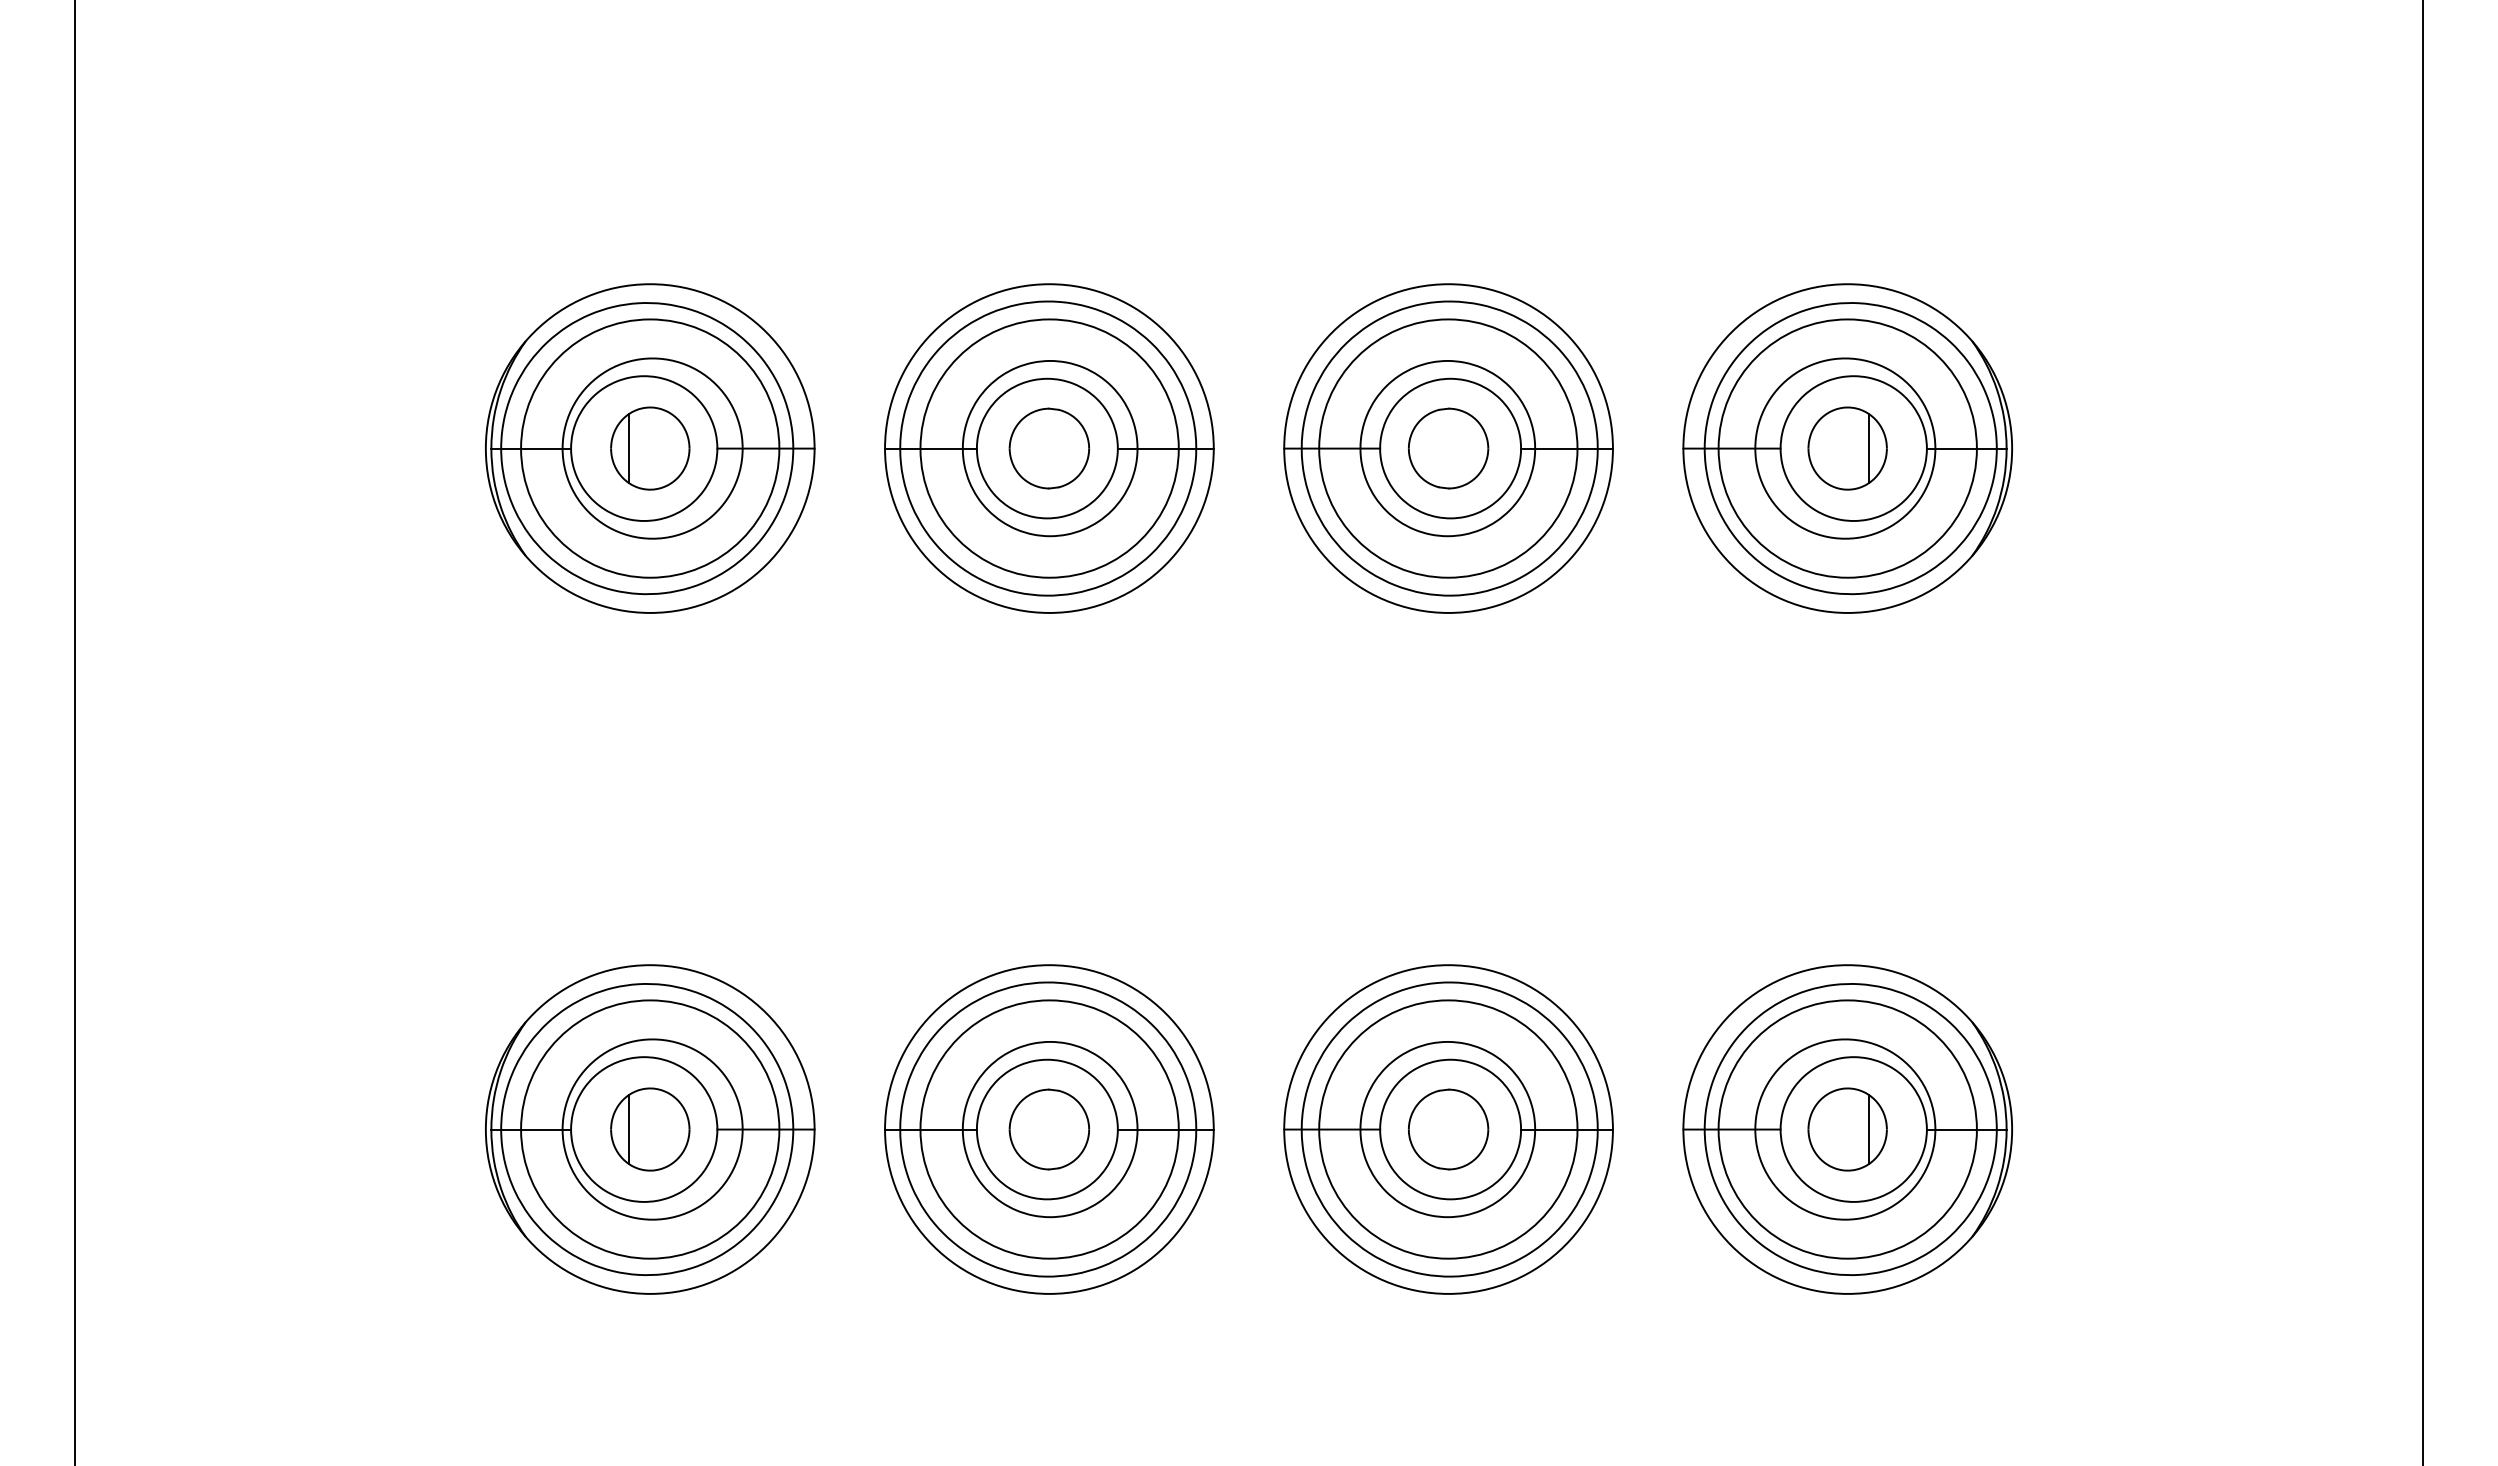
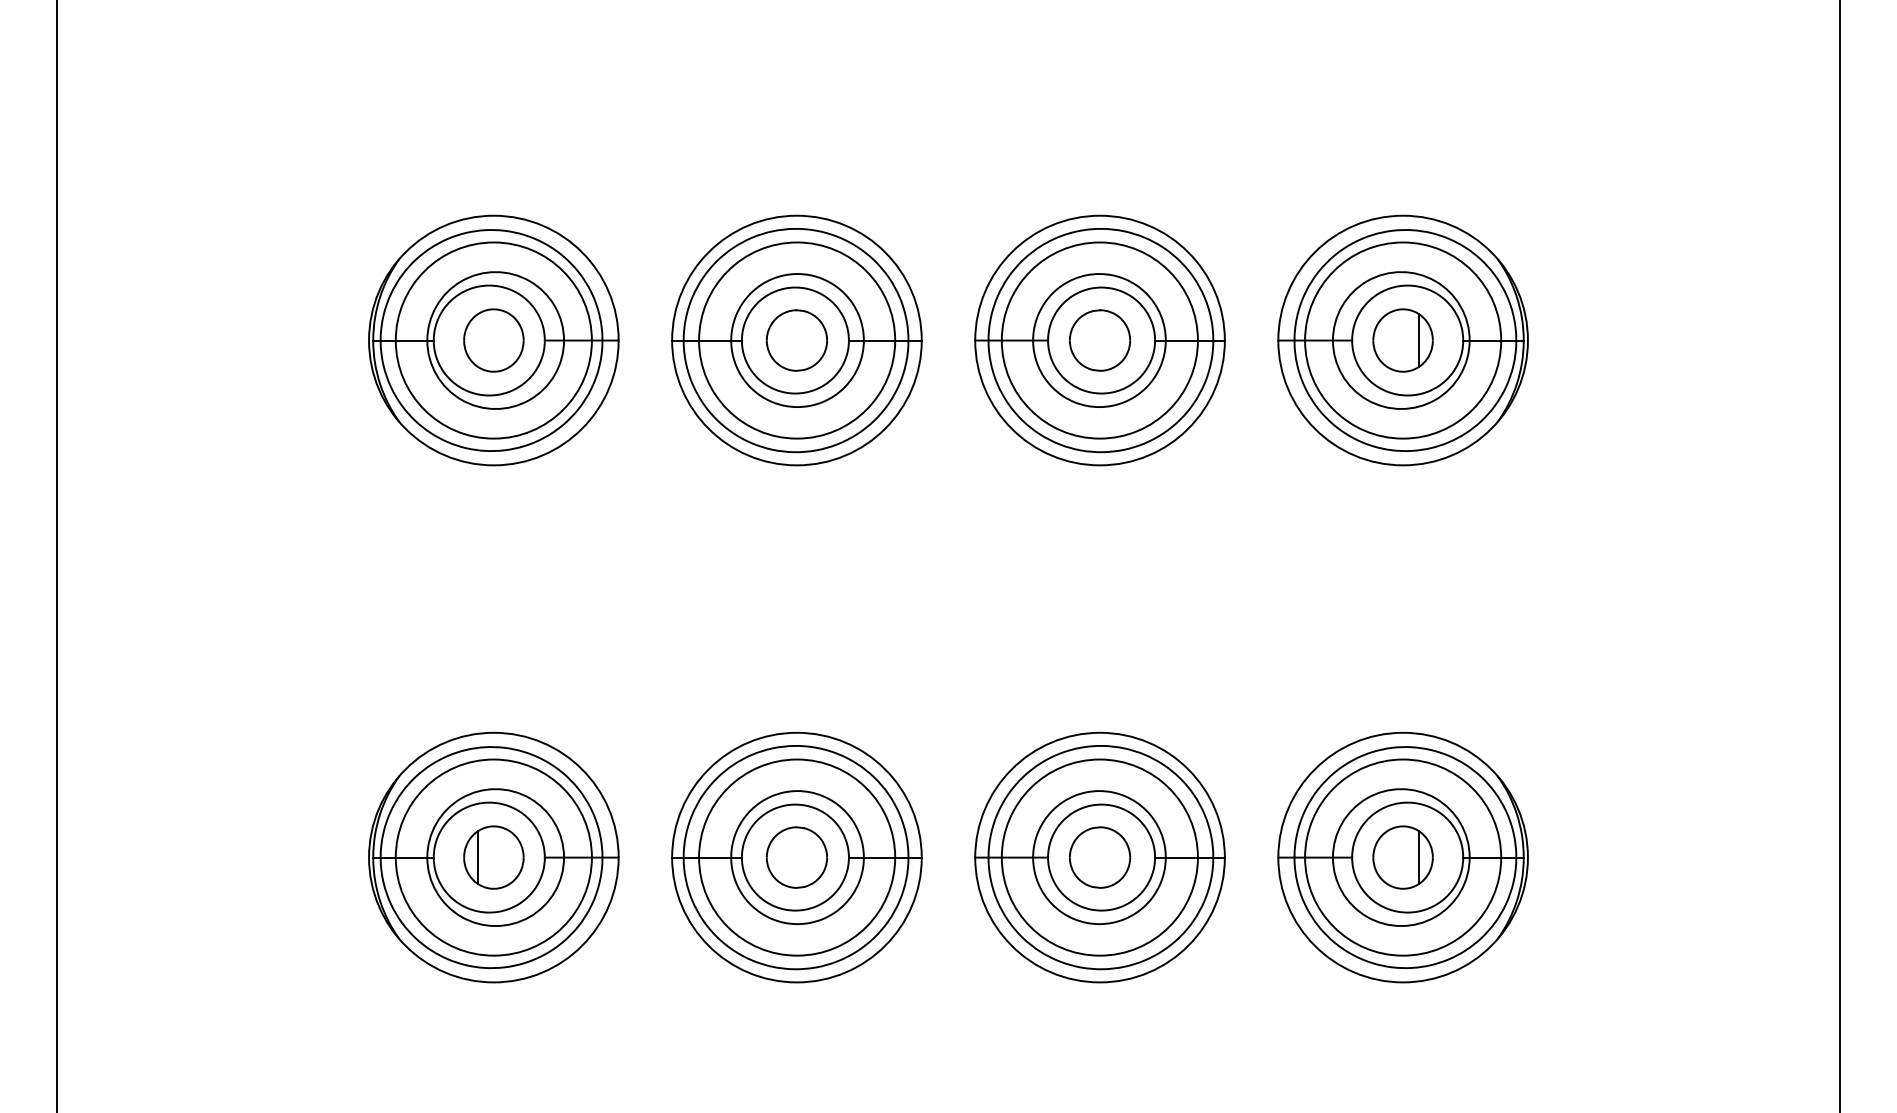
line: (629, 448) -> (478, 340), removed

